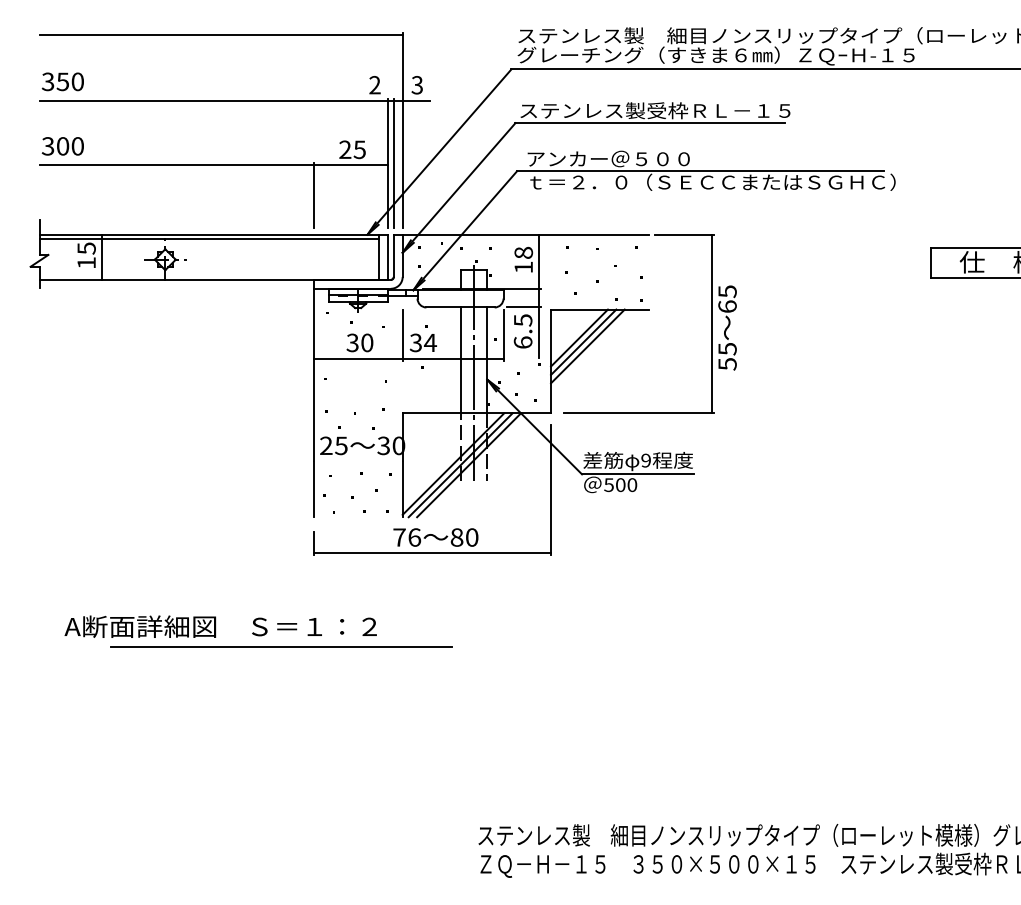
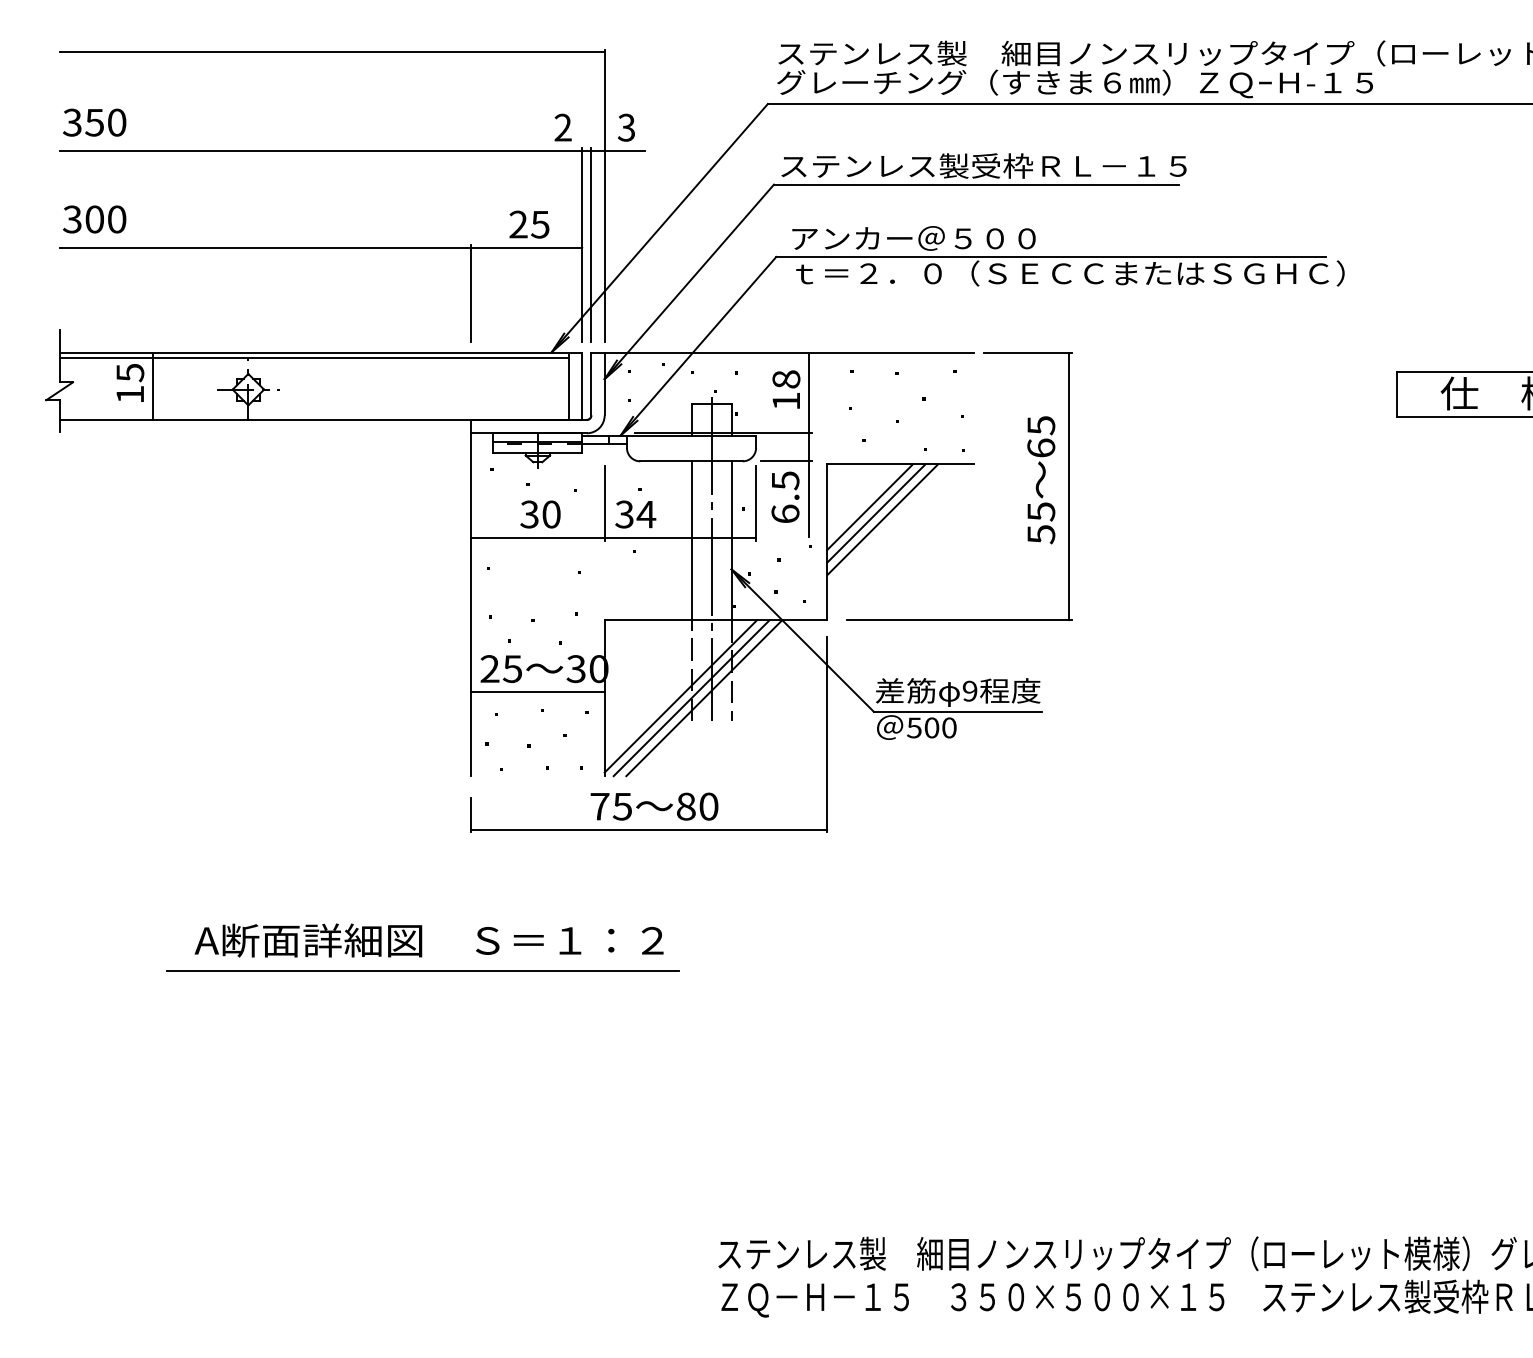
text: (727, 327) -> (1041, 479), moved
line: (357, 461) -> (536, 692), added
text: (414, 537) -> (622, 806), 76 -> 75
text: (220, 626) -> (428, 940), moved

